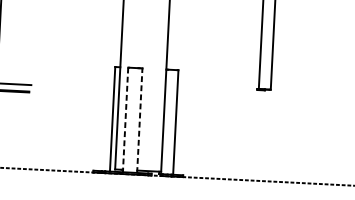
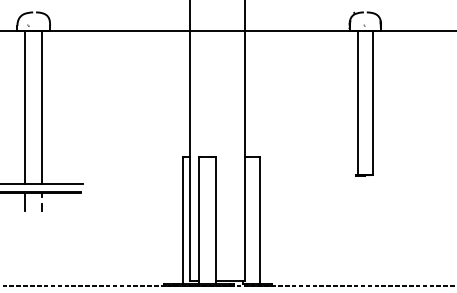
line: (139, 119) -> (216, 219), dashed -> solid
line: (125, 120) -> (199, 220), dashed -> solid

